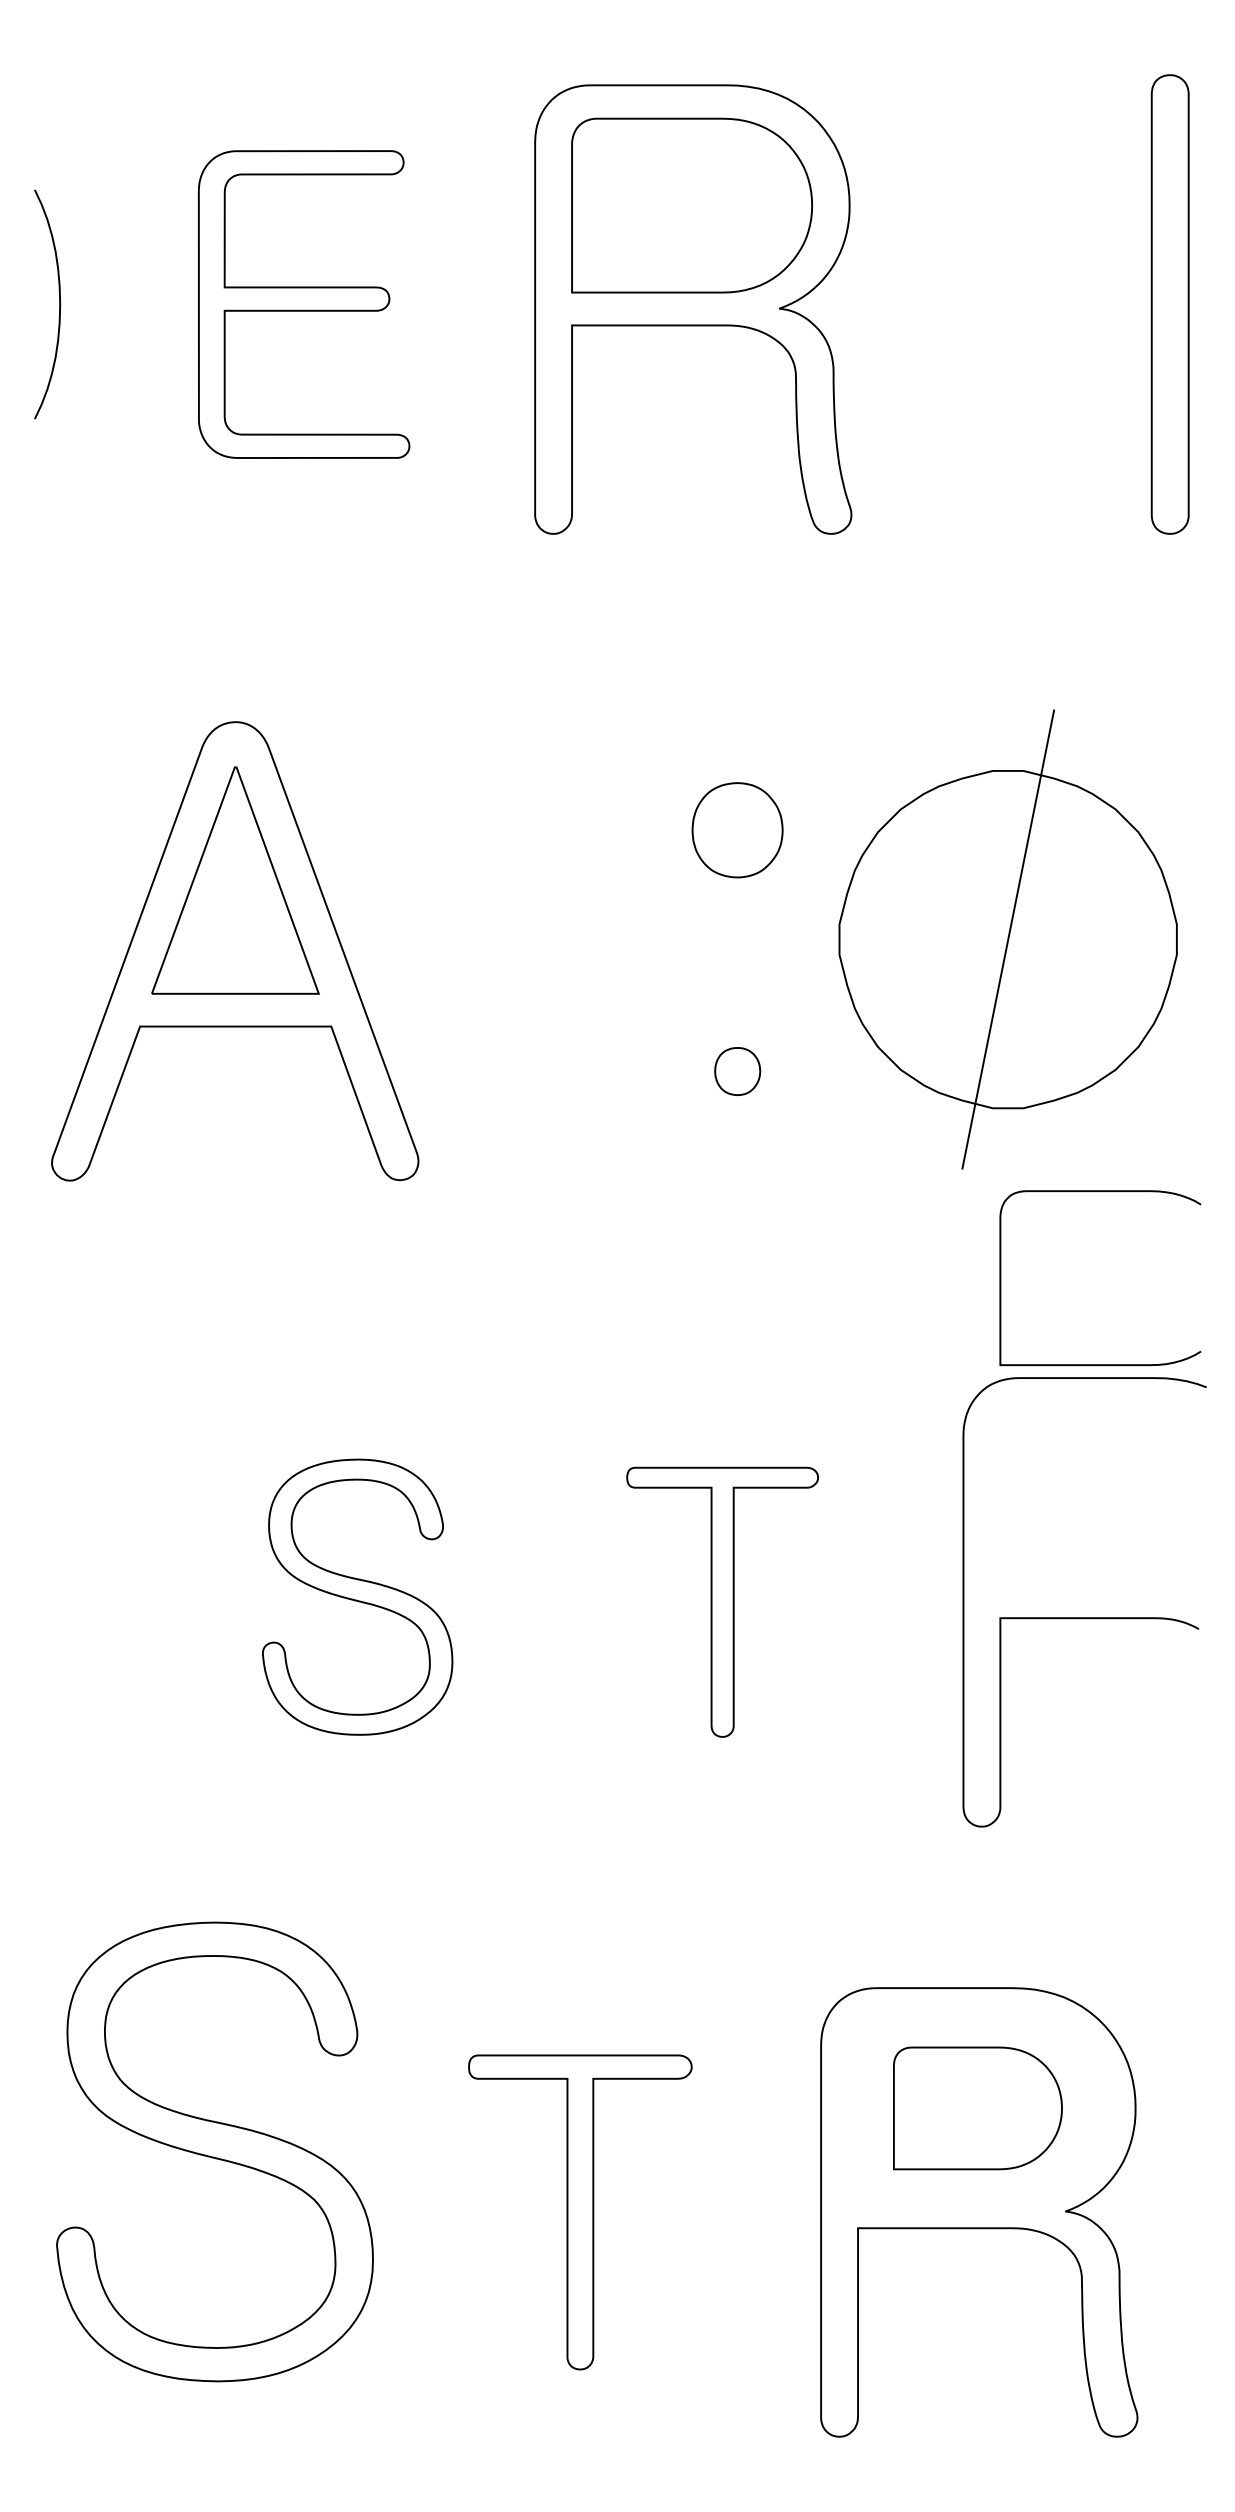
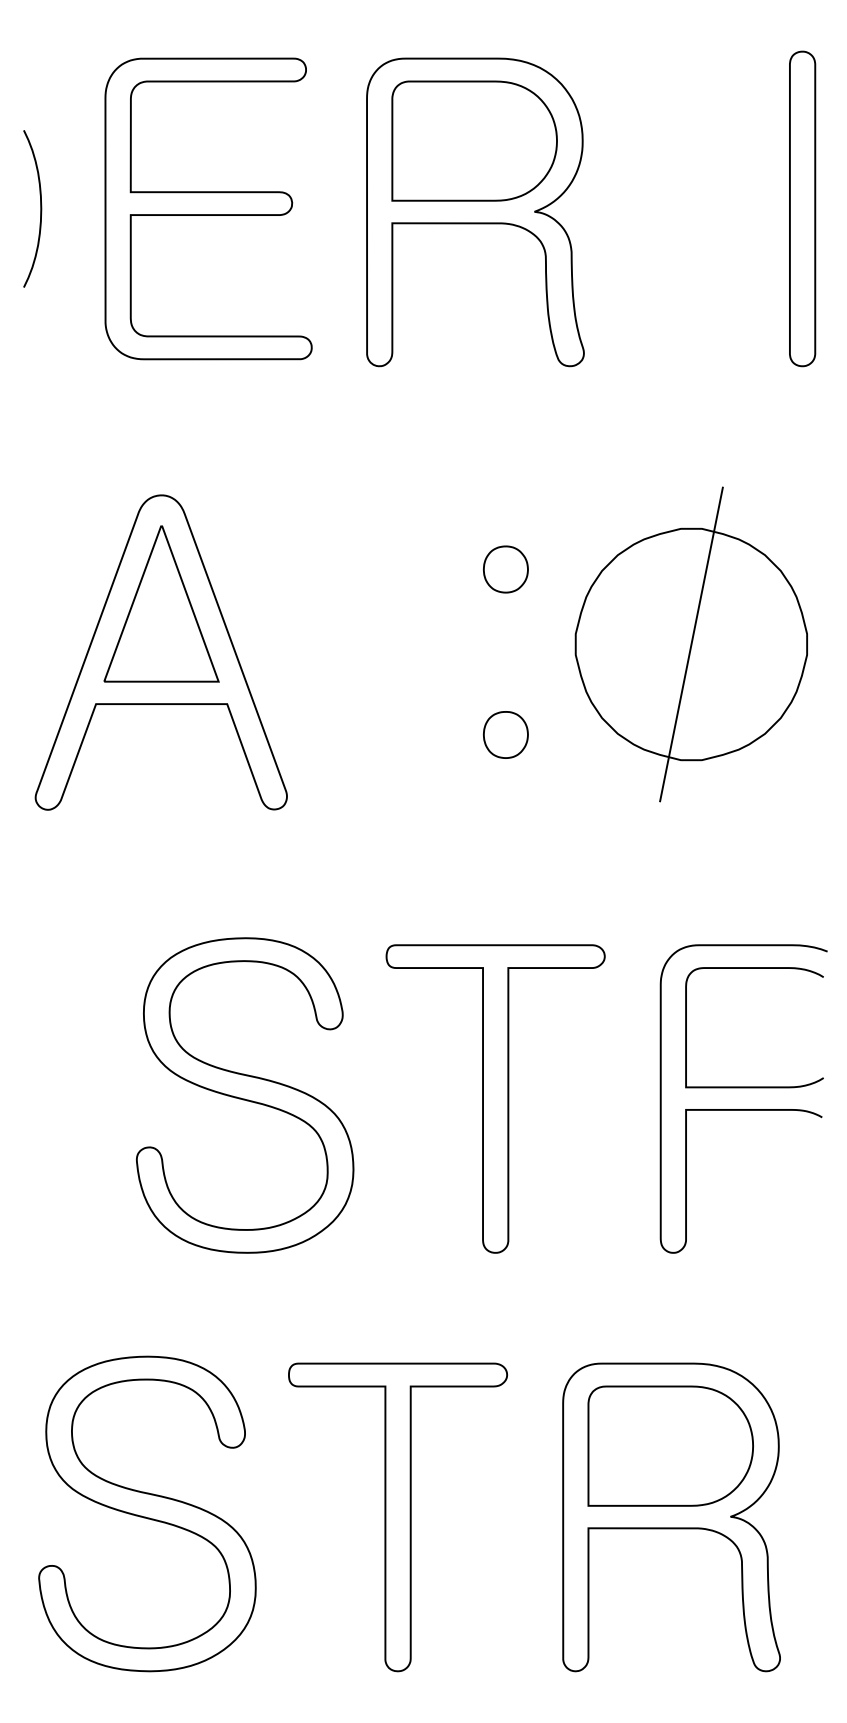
part: (304, 303) -> (208, 208), size x1.43
part: (737, 830) -> (505, 569), size x0.71
part: (737, 1070) -> (505, 734), size x1.43
curve: (1100, 1191) -> (754, 968), moved
part: (357, 1597) -> (245, 1095), size x1.67
part: (722, 1601) -> (495, 1098), size x1.67
part: (977, 2107) -> (670, 1445), size x1.43
part: (215, 2151) -> (147, 1513), moved
part: (579, 2212) -> (397, 1517), size x1.43

